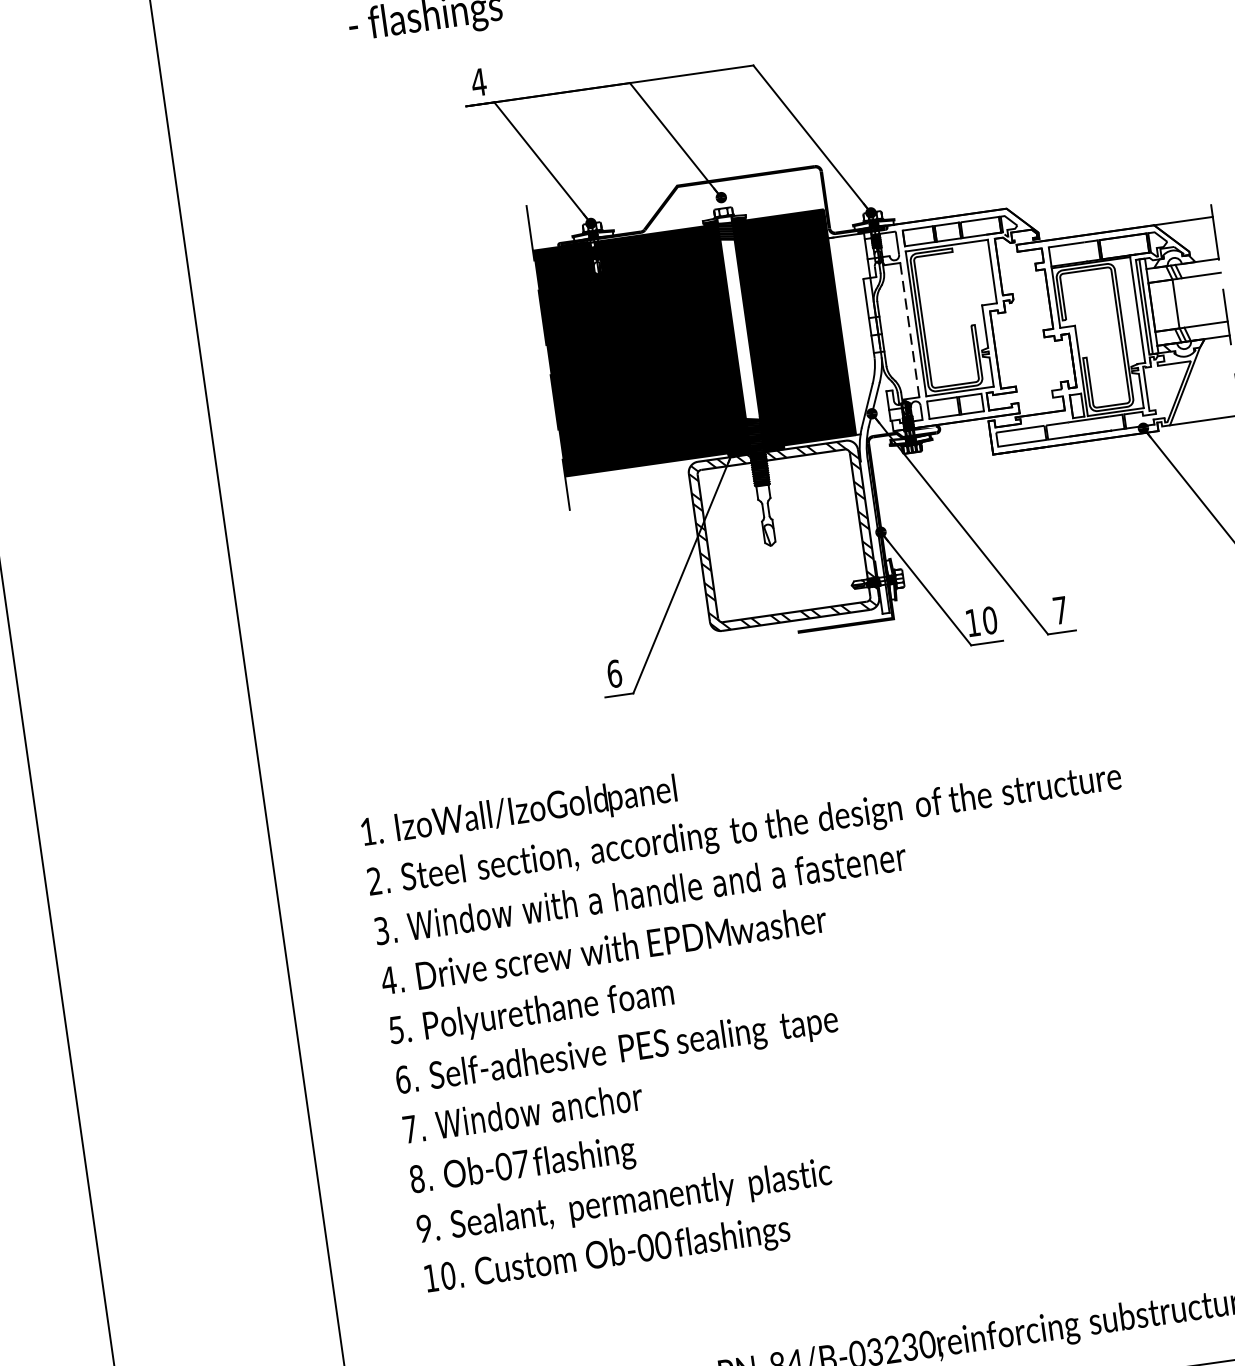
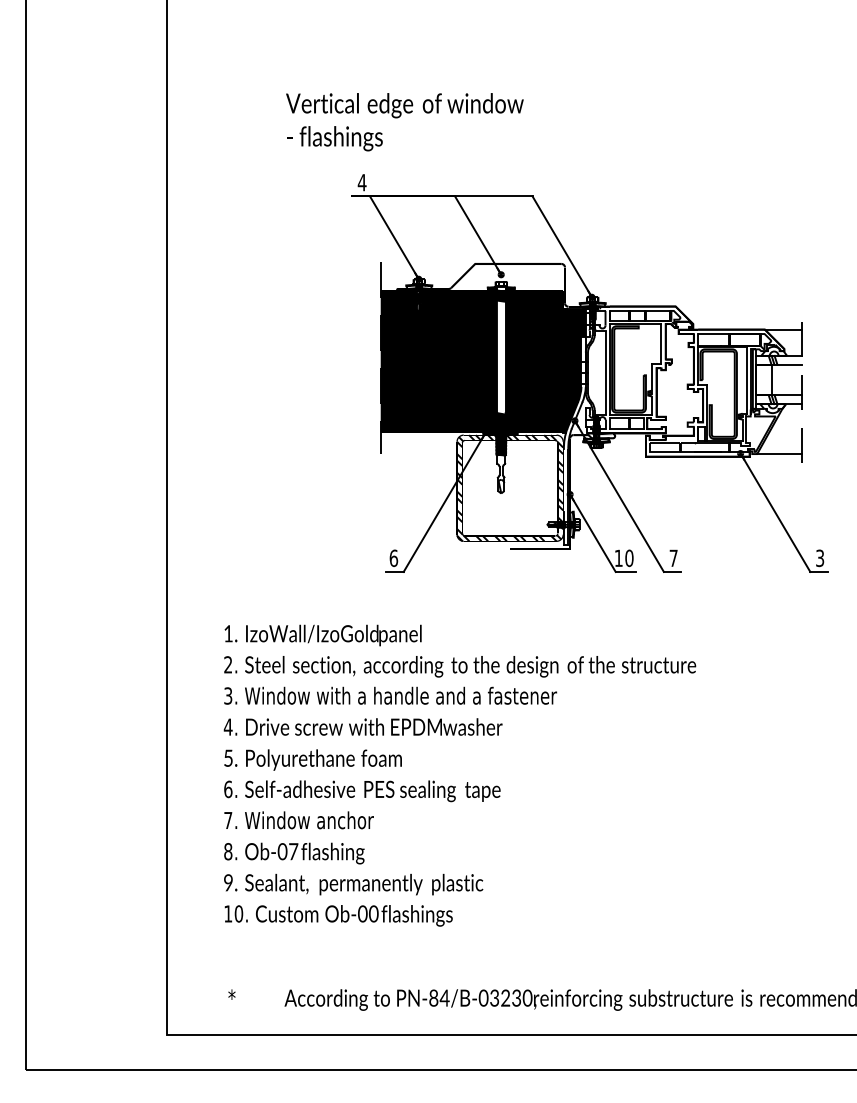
line: (909, 329) -> (605, 372), dashed -> solid
fill: (859, 333) -> (574, 370), added

